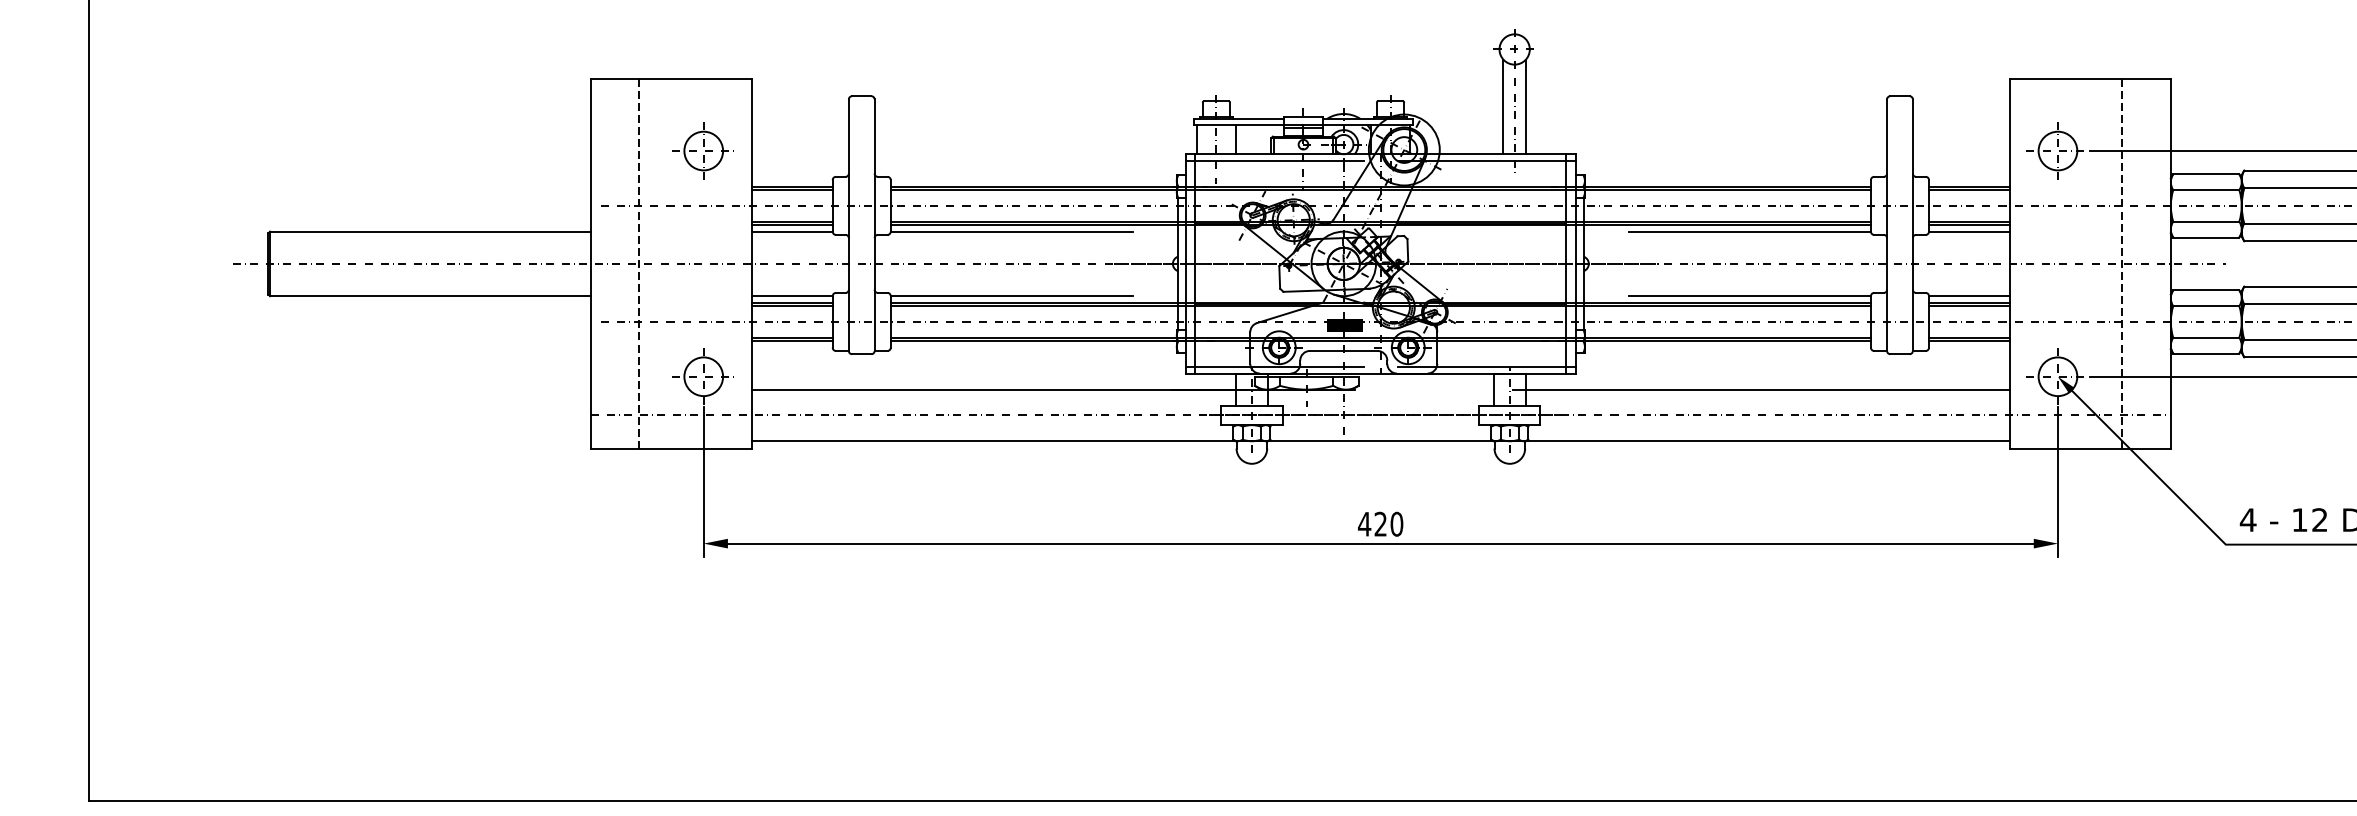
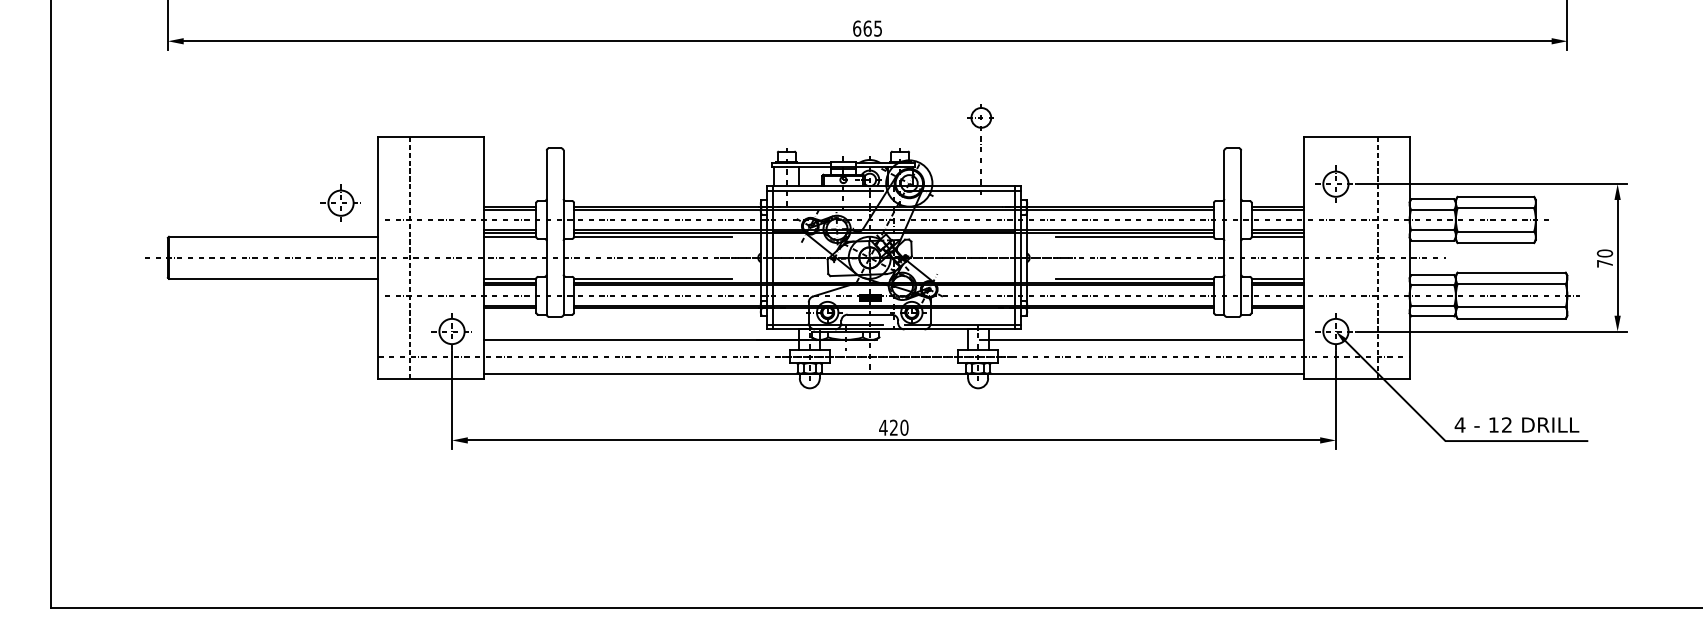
line: (1502, 107) -> (973, 155), removed
line: (1525, 107) -> (988, 155), removed
part: (702, 149) -> (340, 202), moved

